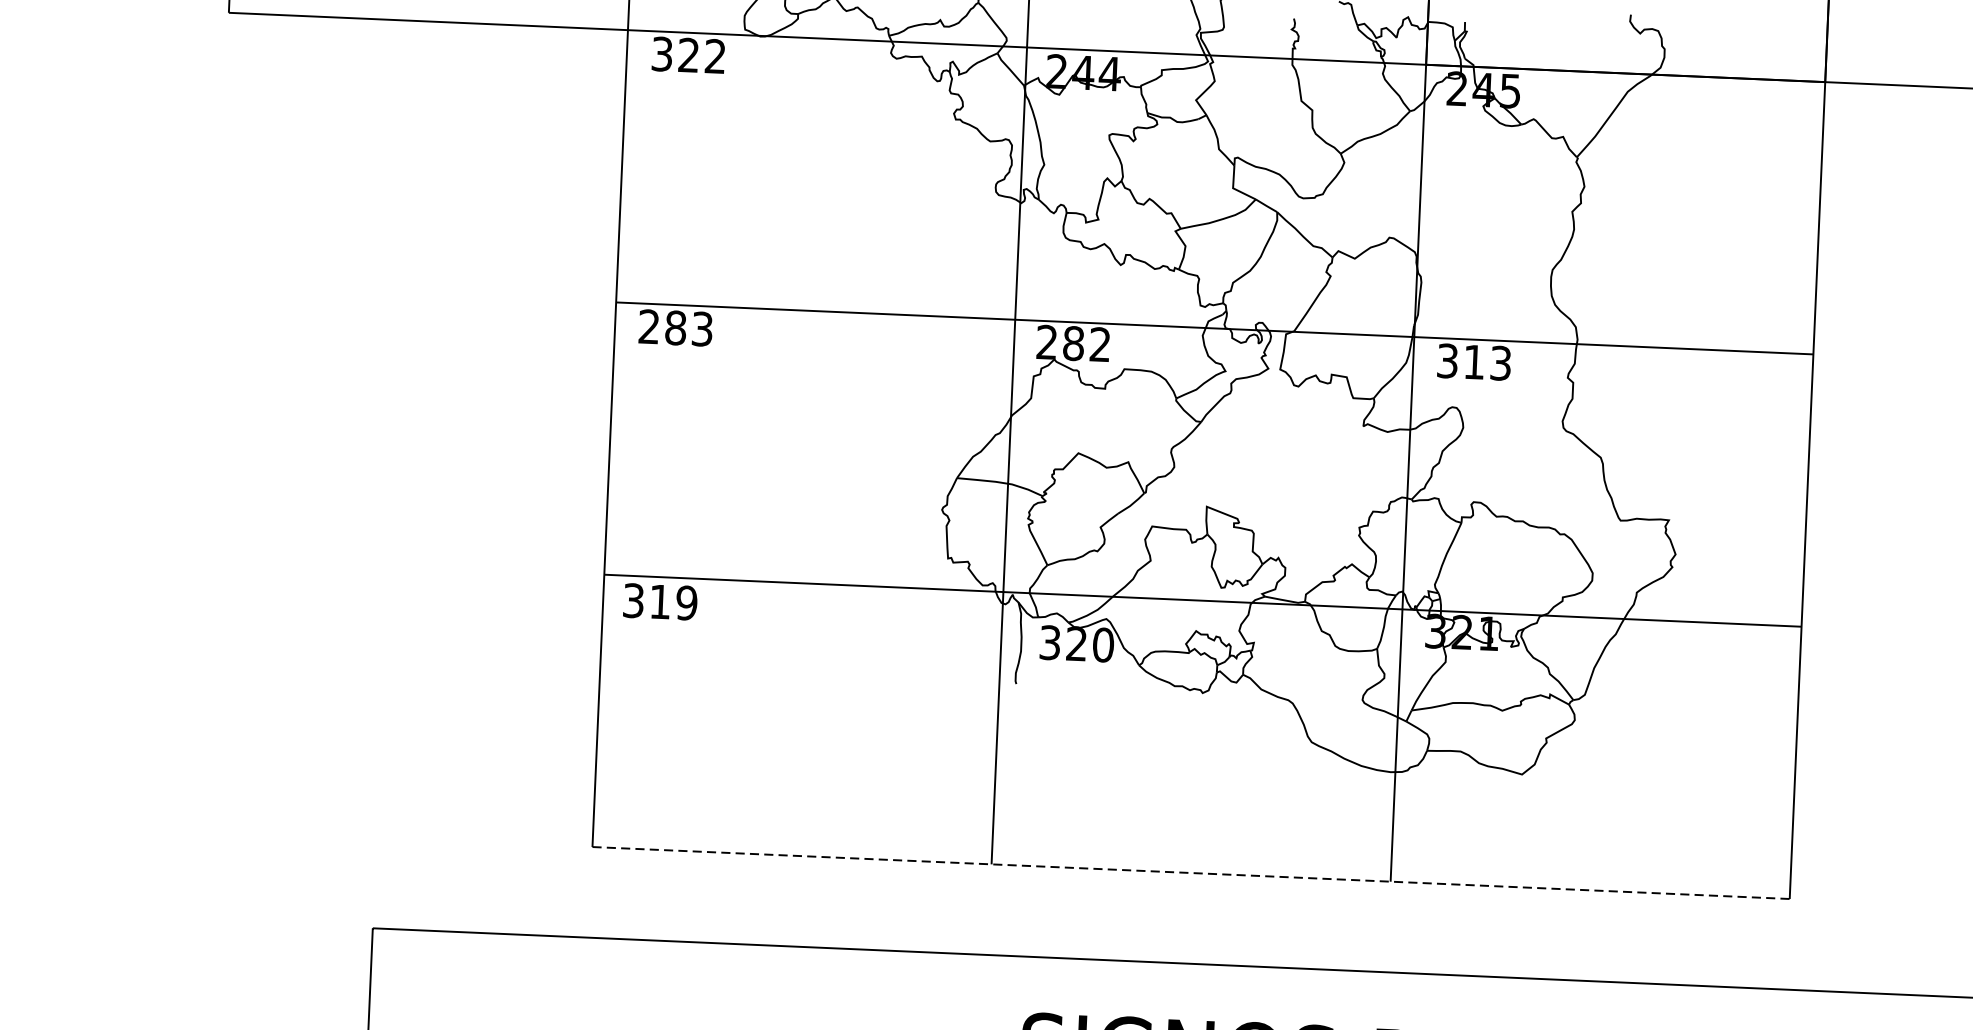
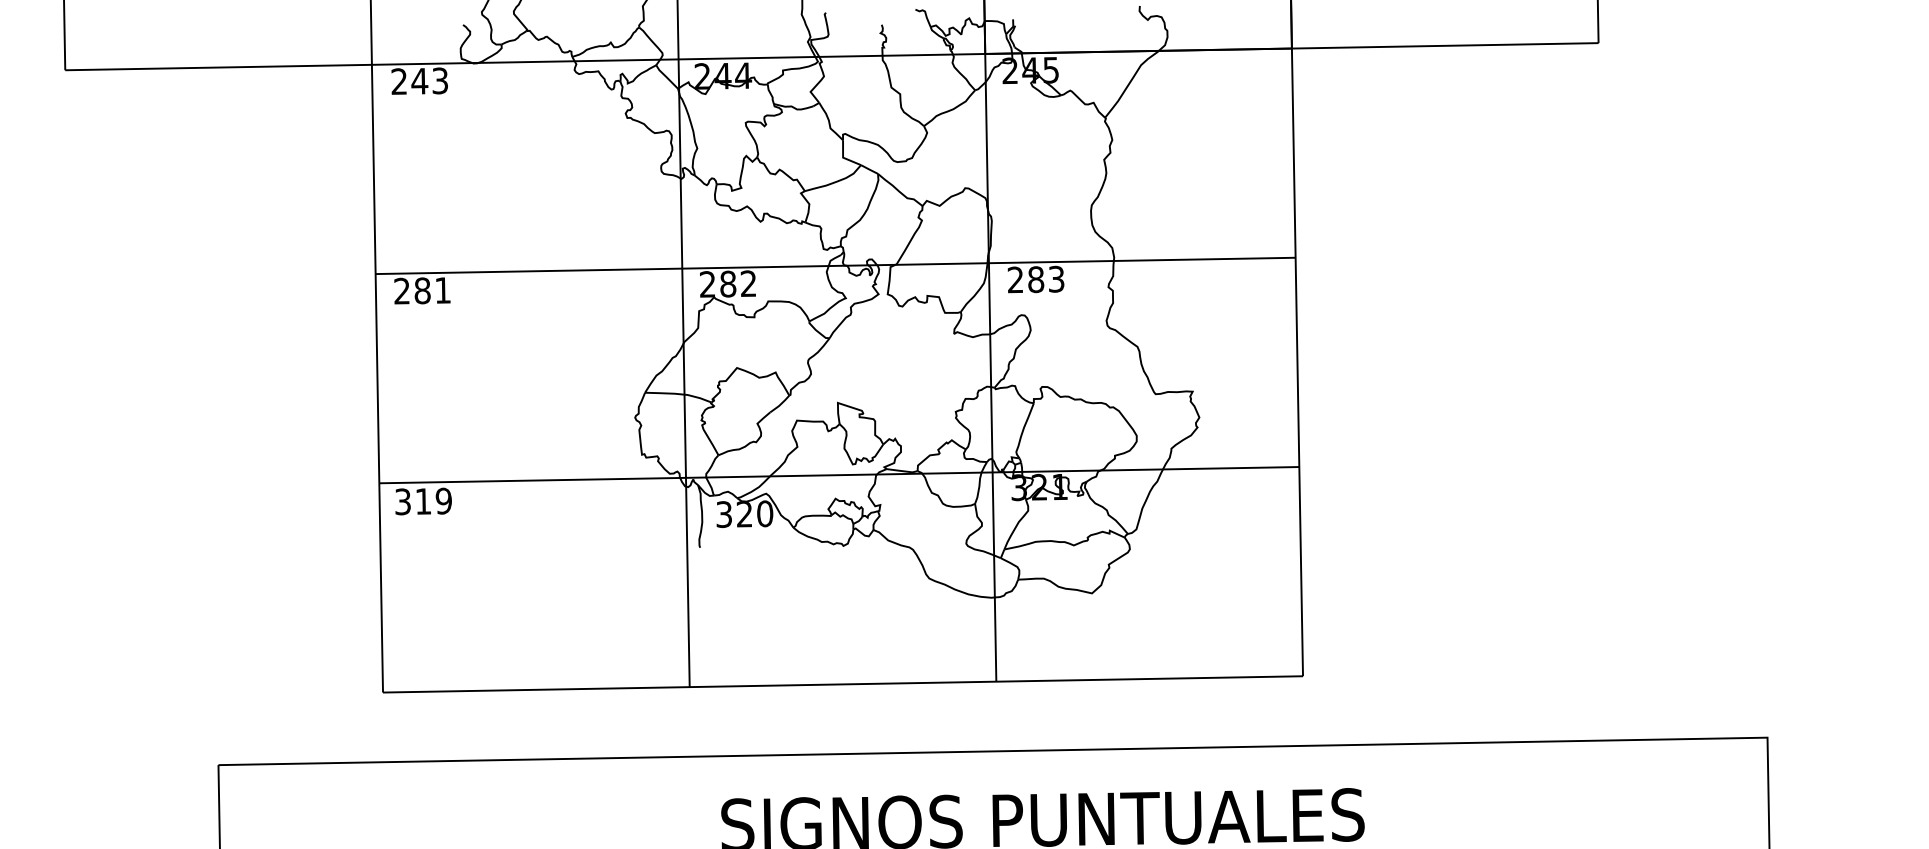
text: (688, 55) -> (419, 81), 322 -> 243
text: (701, 329) -> (442, 290), 283 -> 281
text: (1460, 361) -> (1025, 279), 313 -> 283
line: (1191, 873) -> (843, 684), dashed -> solid

